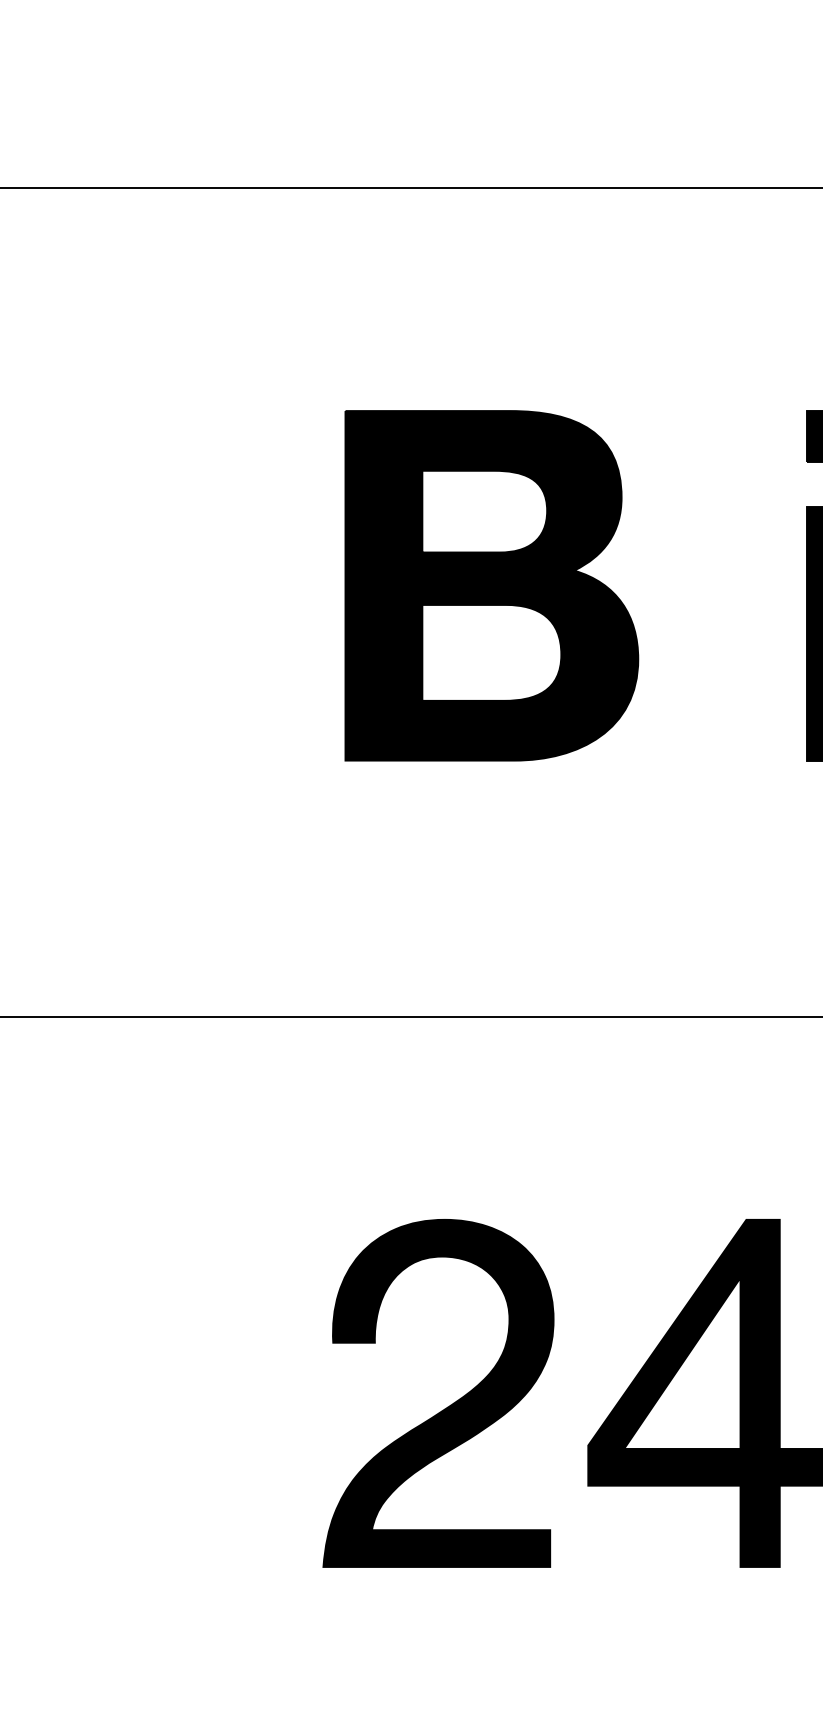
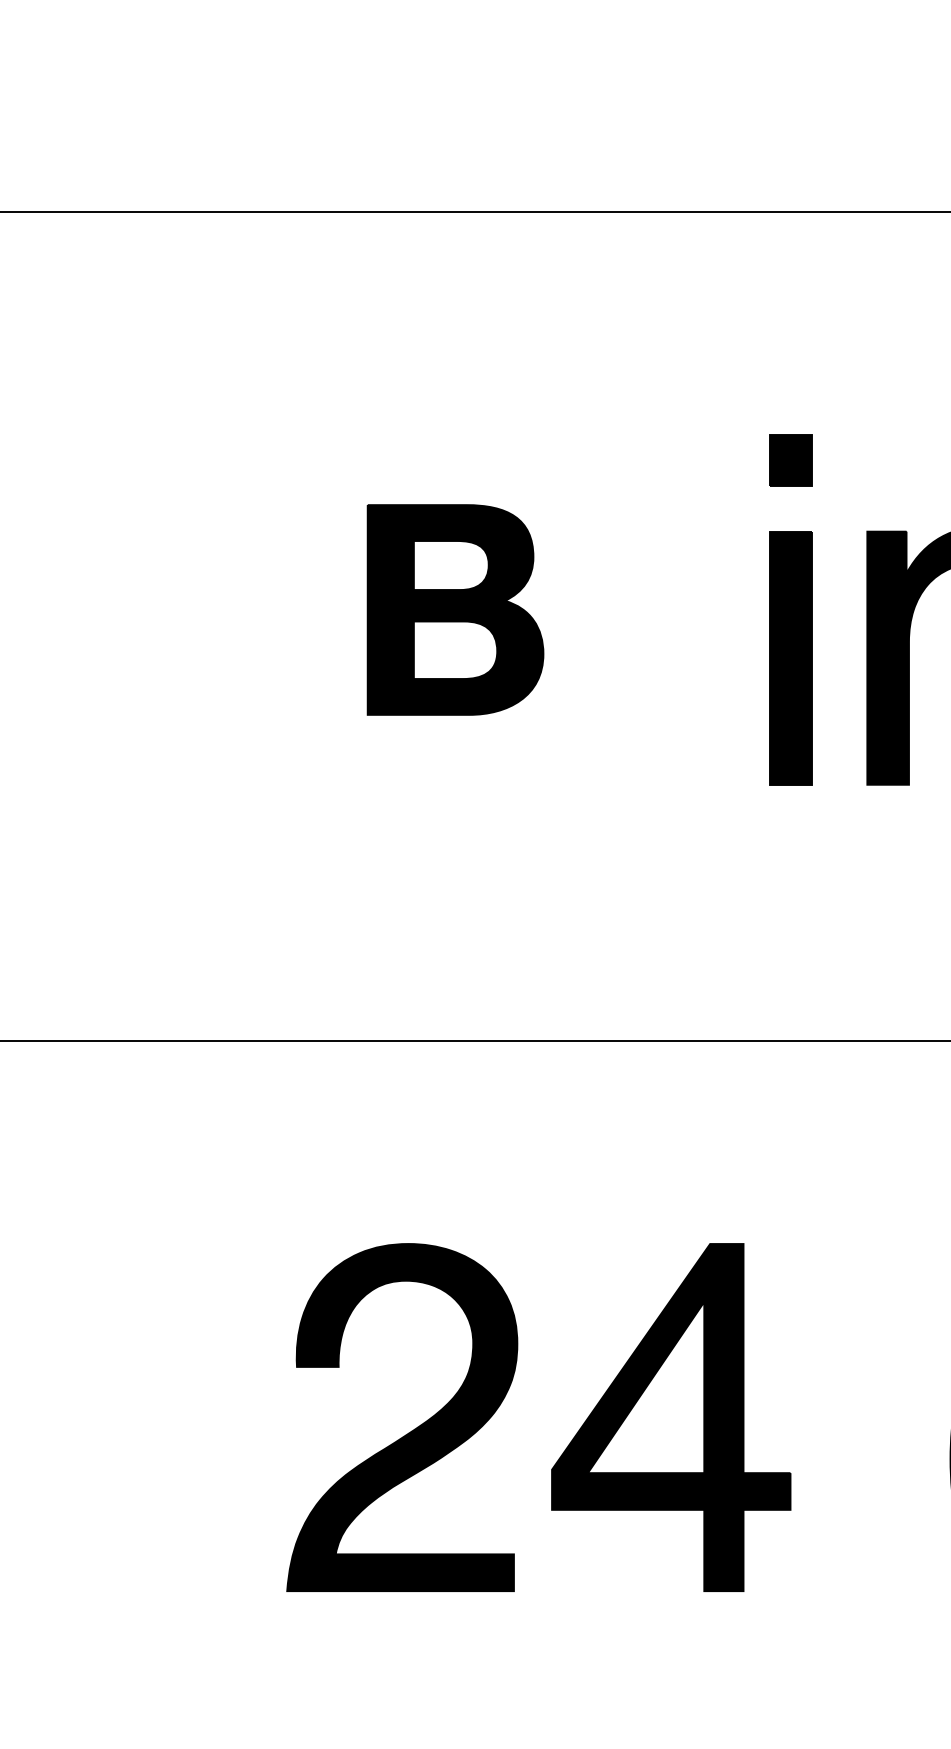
part: (491, 585) -> (455, 609), size x0.6

